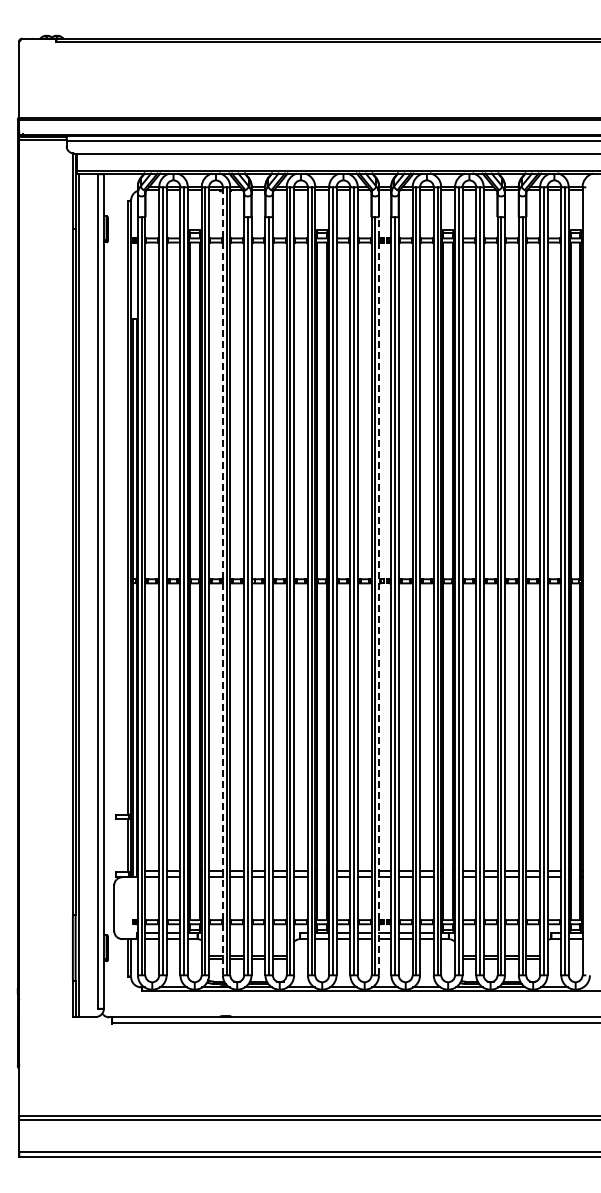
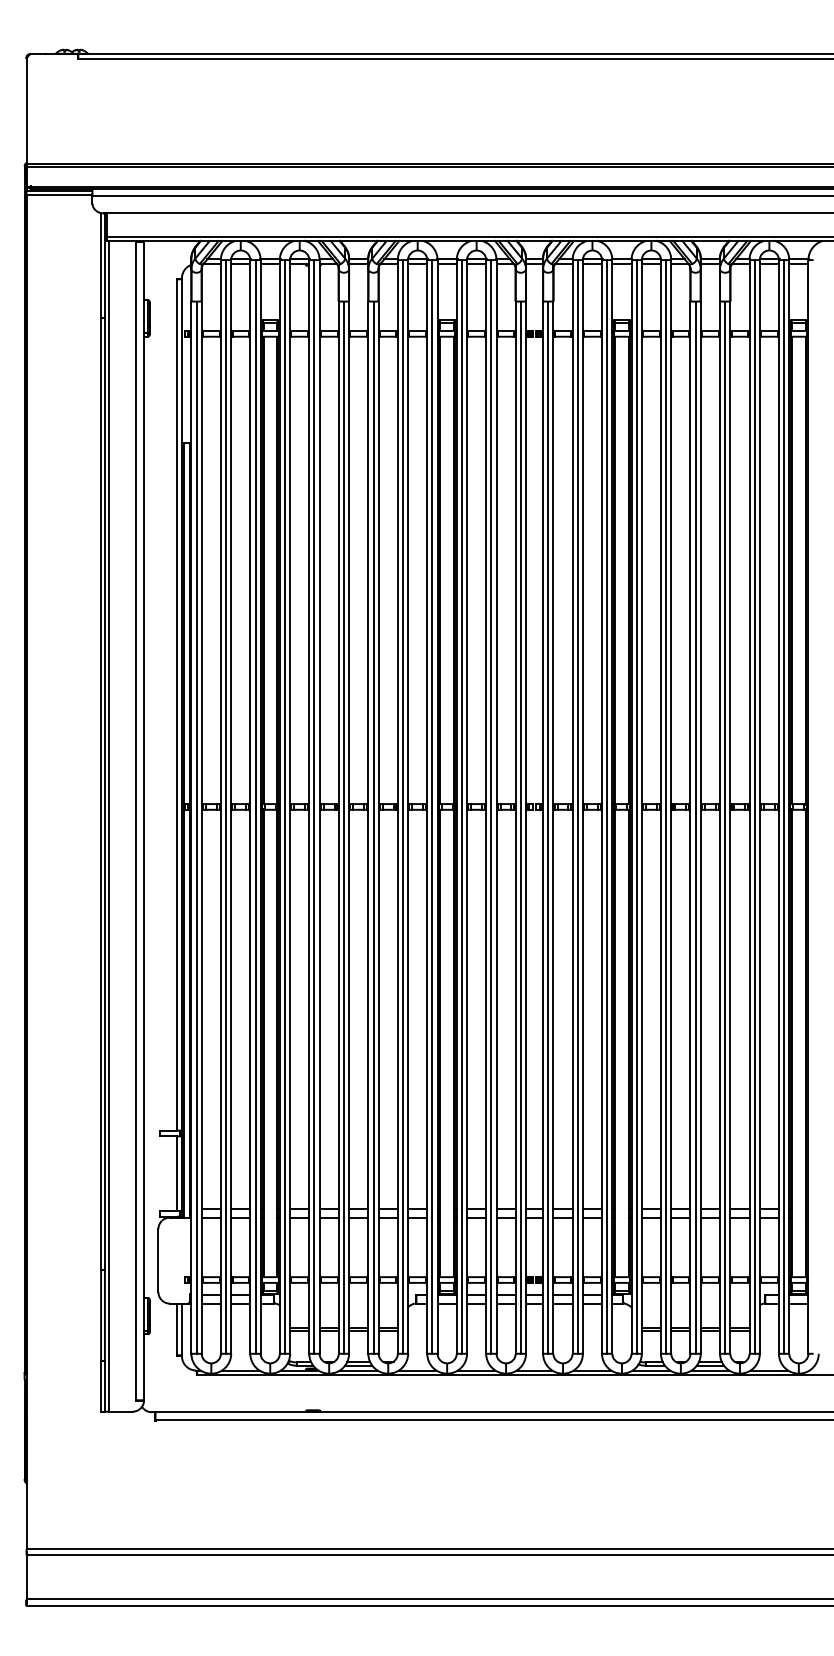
line: (222, 580) -> (308, 805), dashed -> solid
line: (379, 595) -> (526, 826), dashed -> solid

